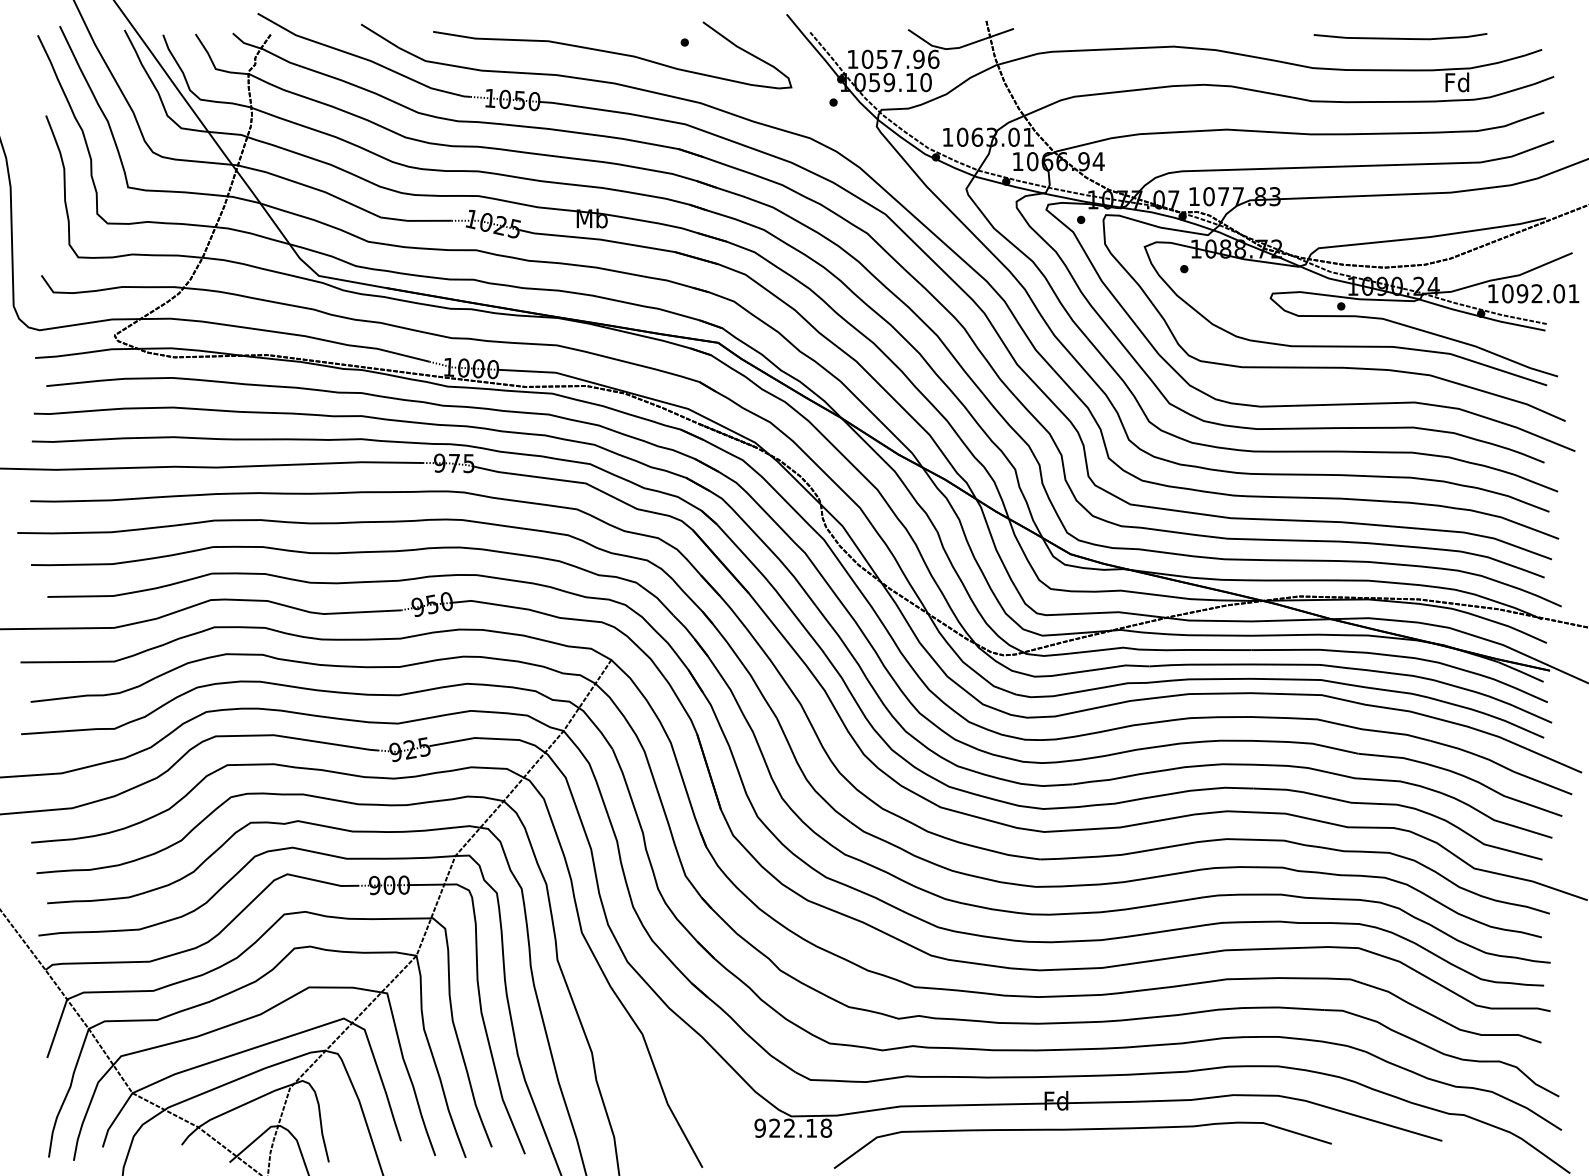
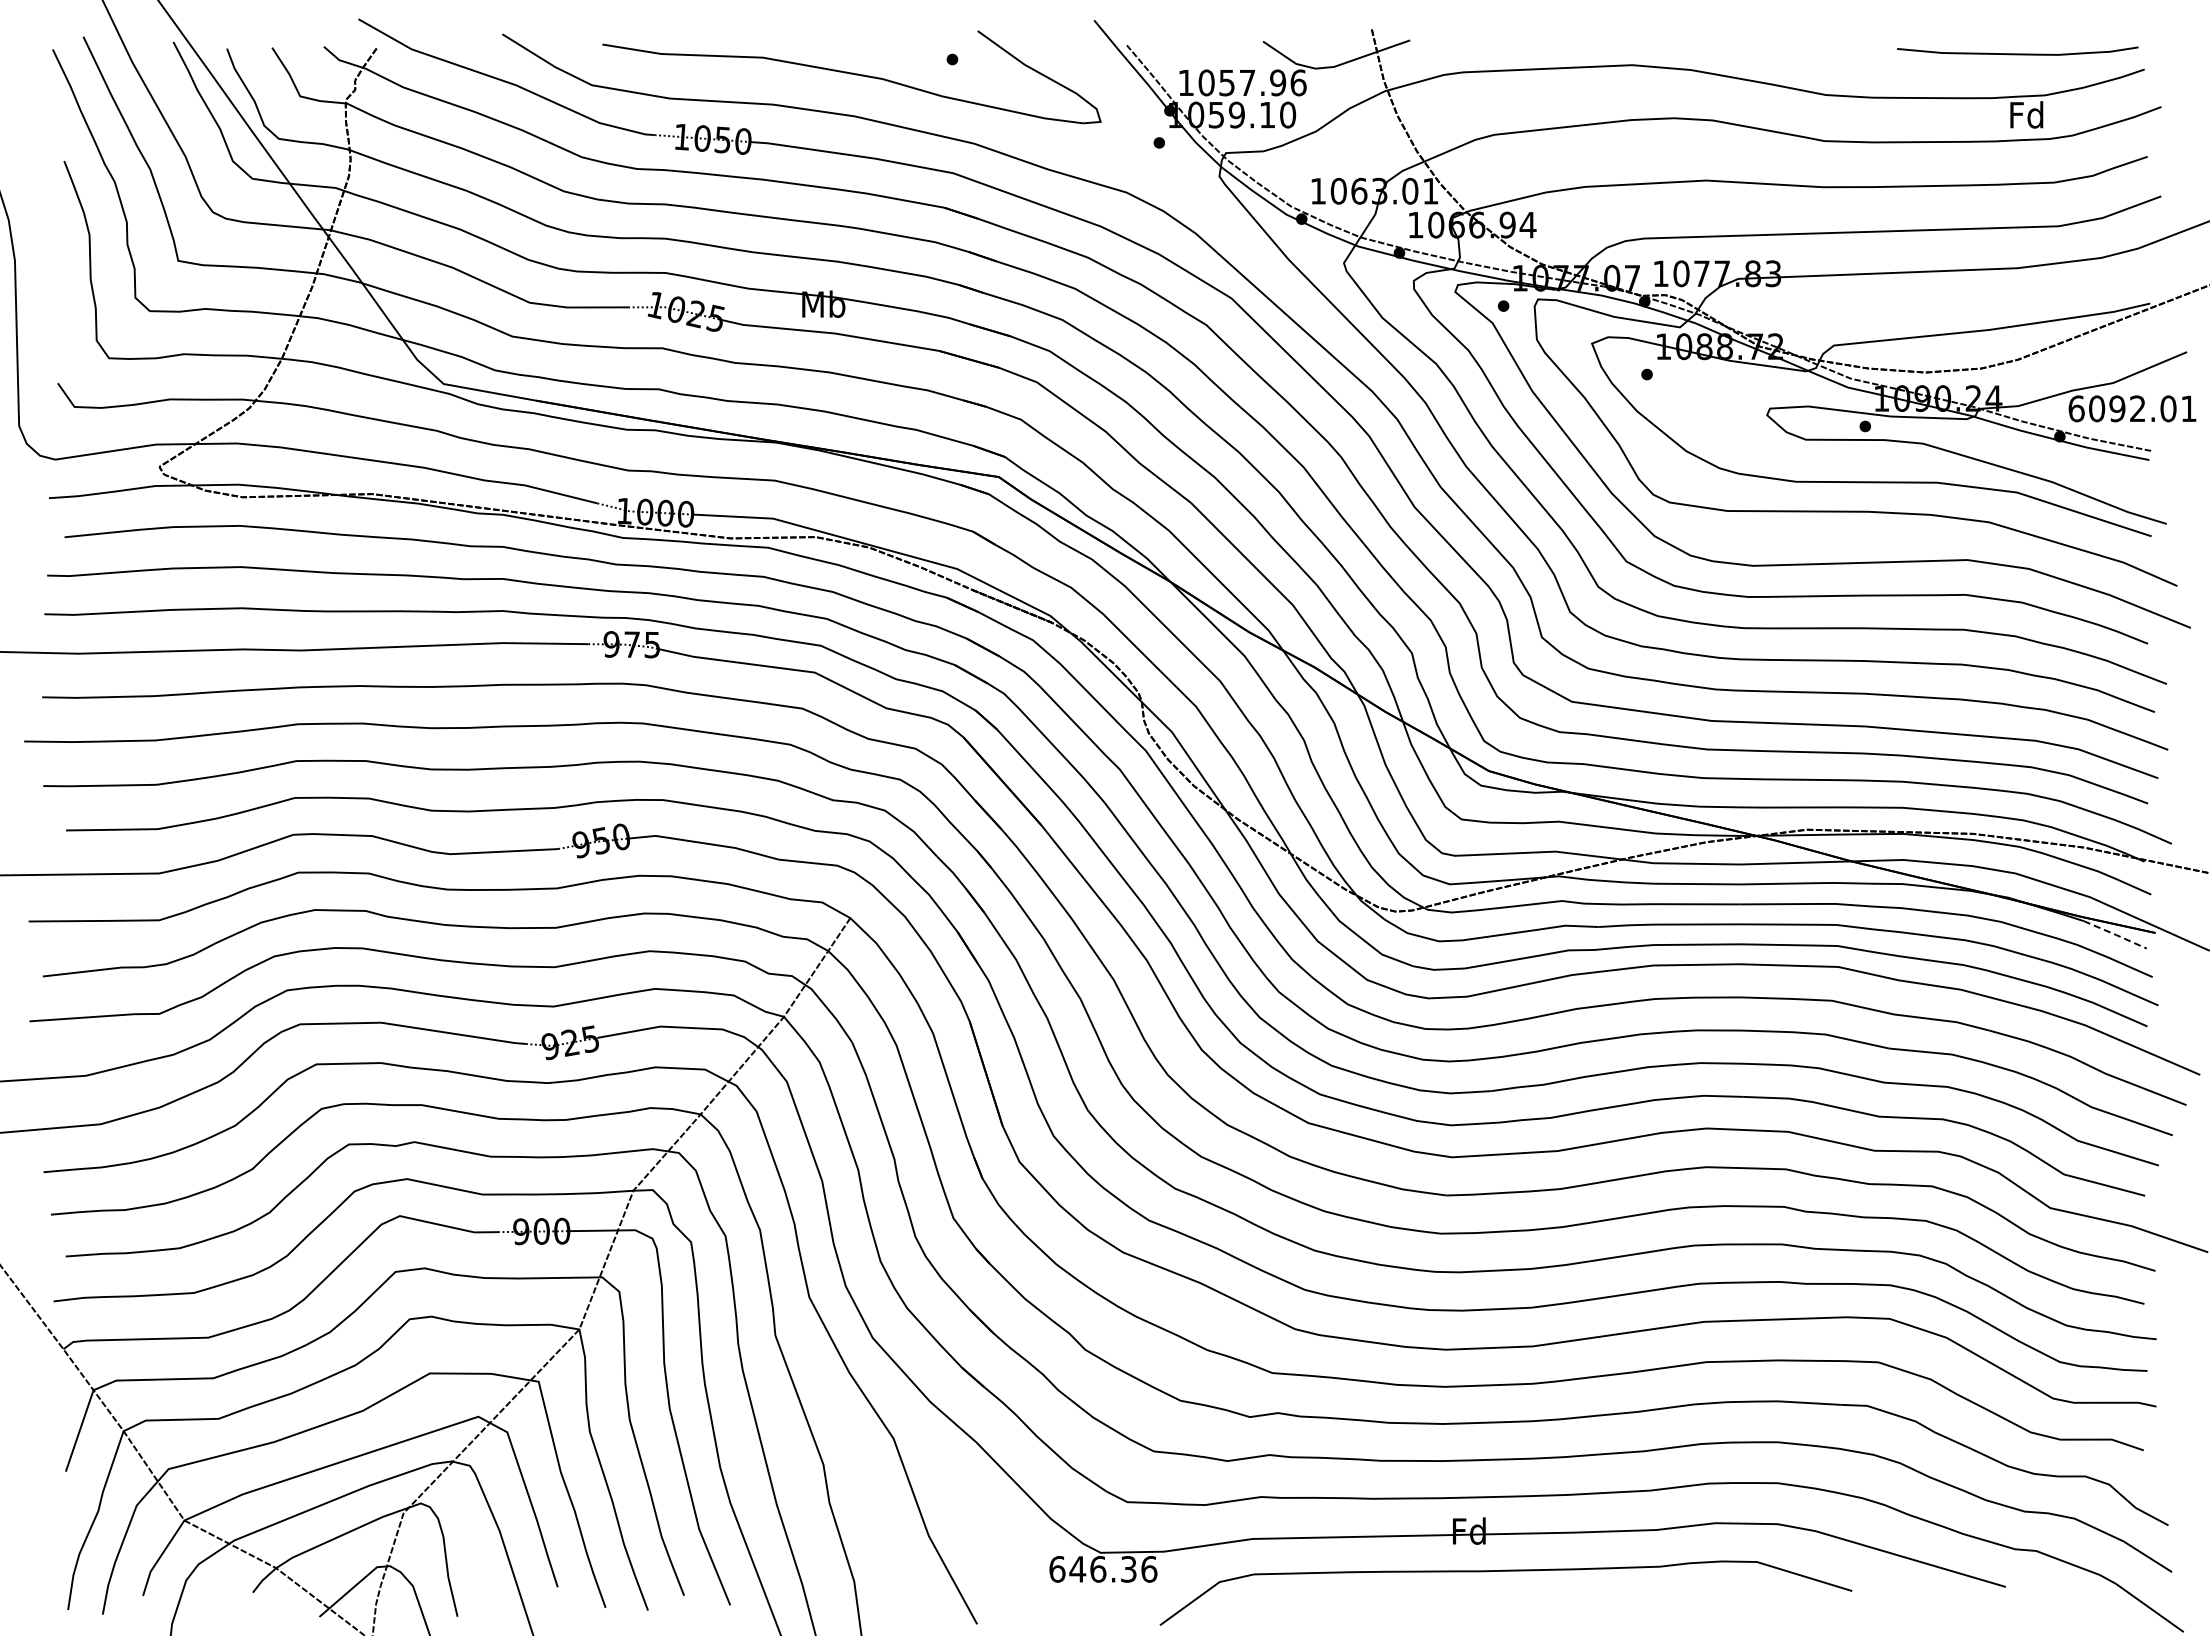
curve: (1400, 38) -> (2017, 53), moved
text: (1493, 293) -> (2076, 408), 1092.01 -> 6092.01
line: (1521, 671) -> (2116, 934), solid -> dashed
text: (793, 1128) -> (1103, 1569), 922.18 -> 646.36

